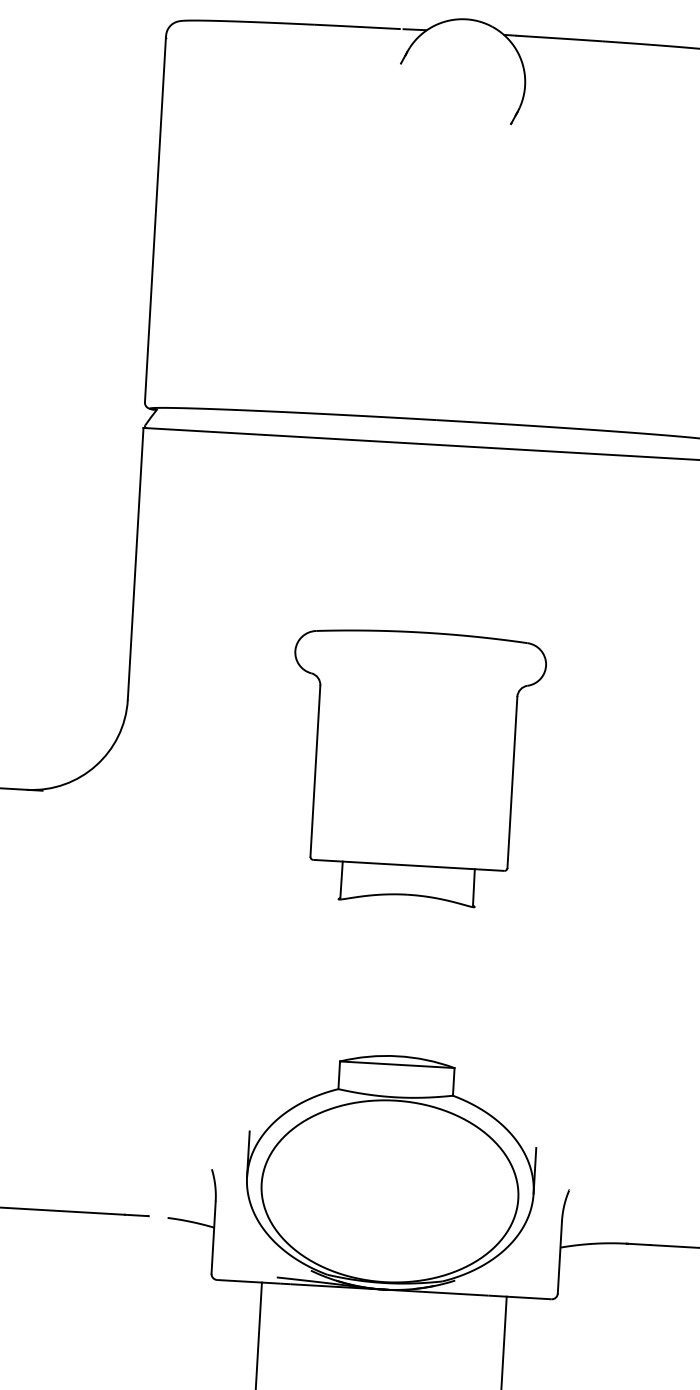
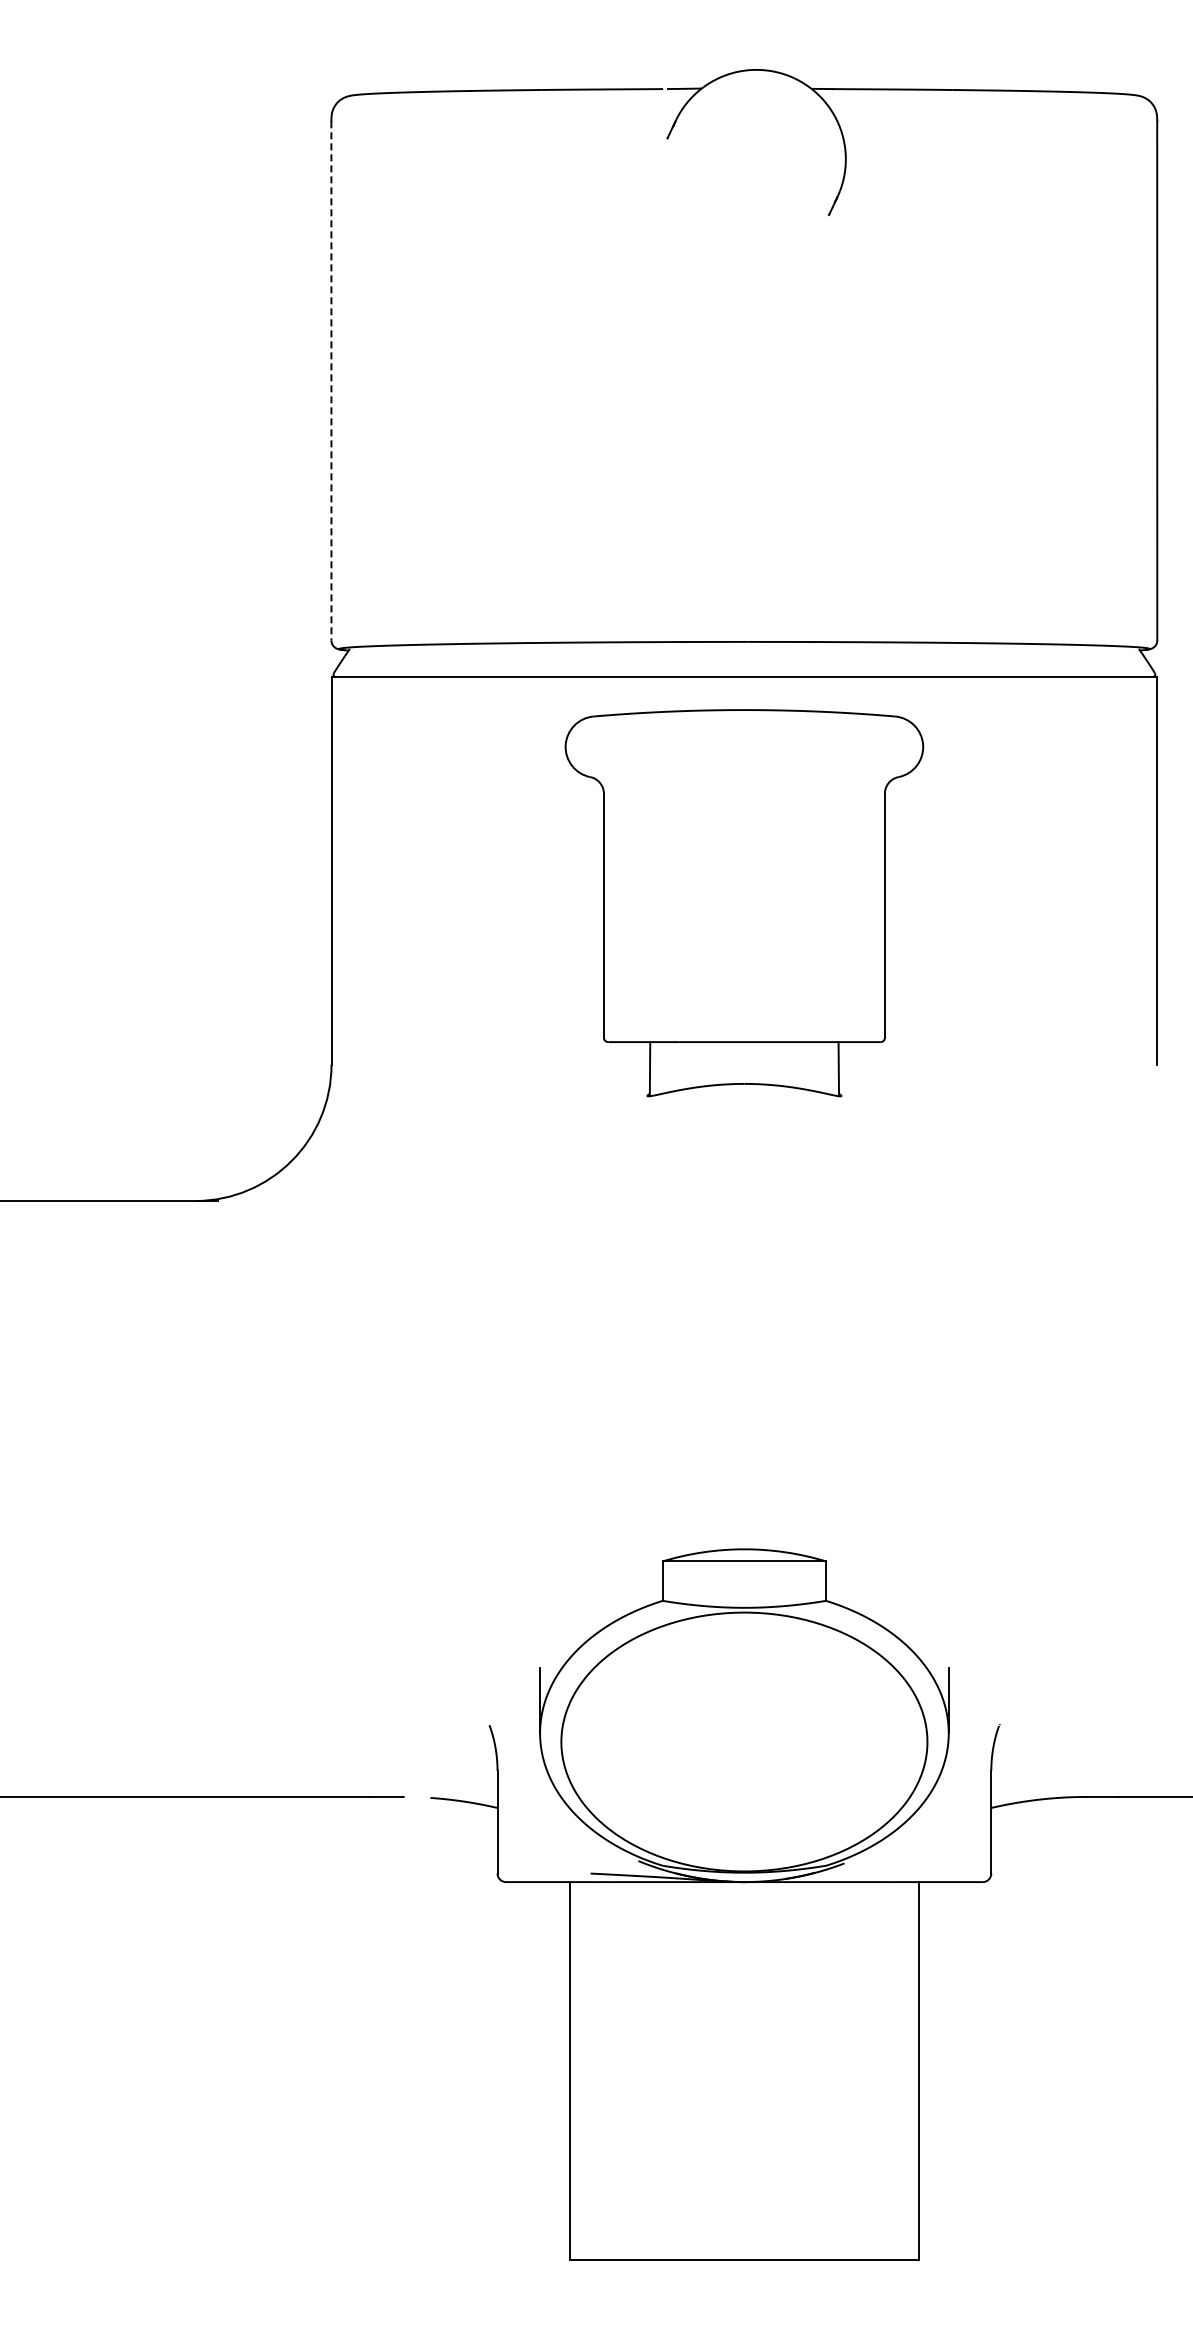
line: (155, 219) -> (331, 380), solid -> dashed
part: (414, 768) -> (744, 903), moved

